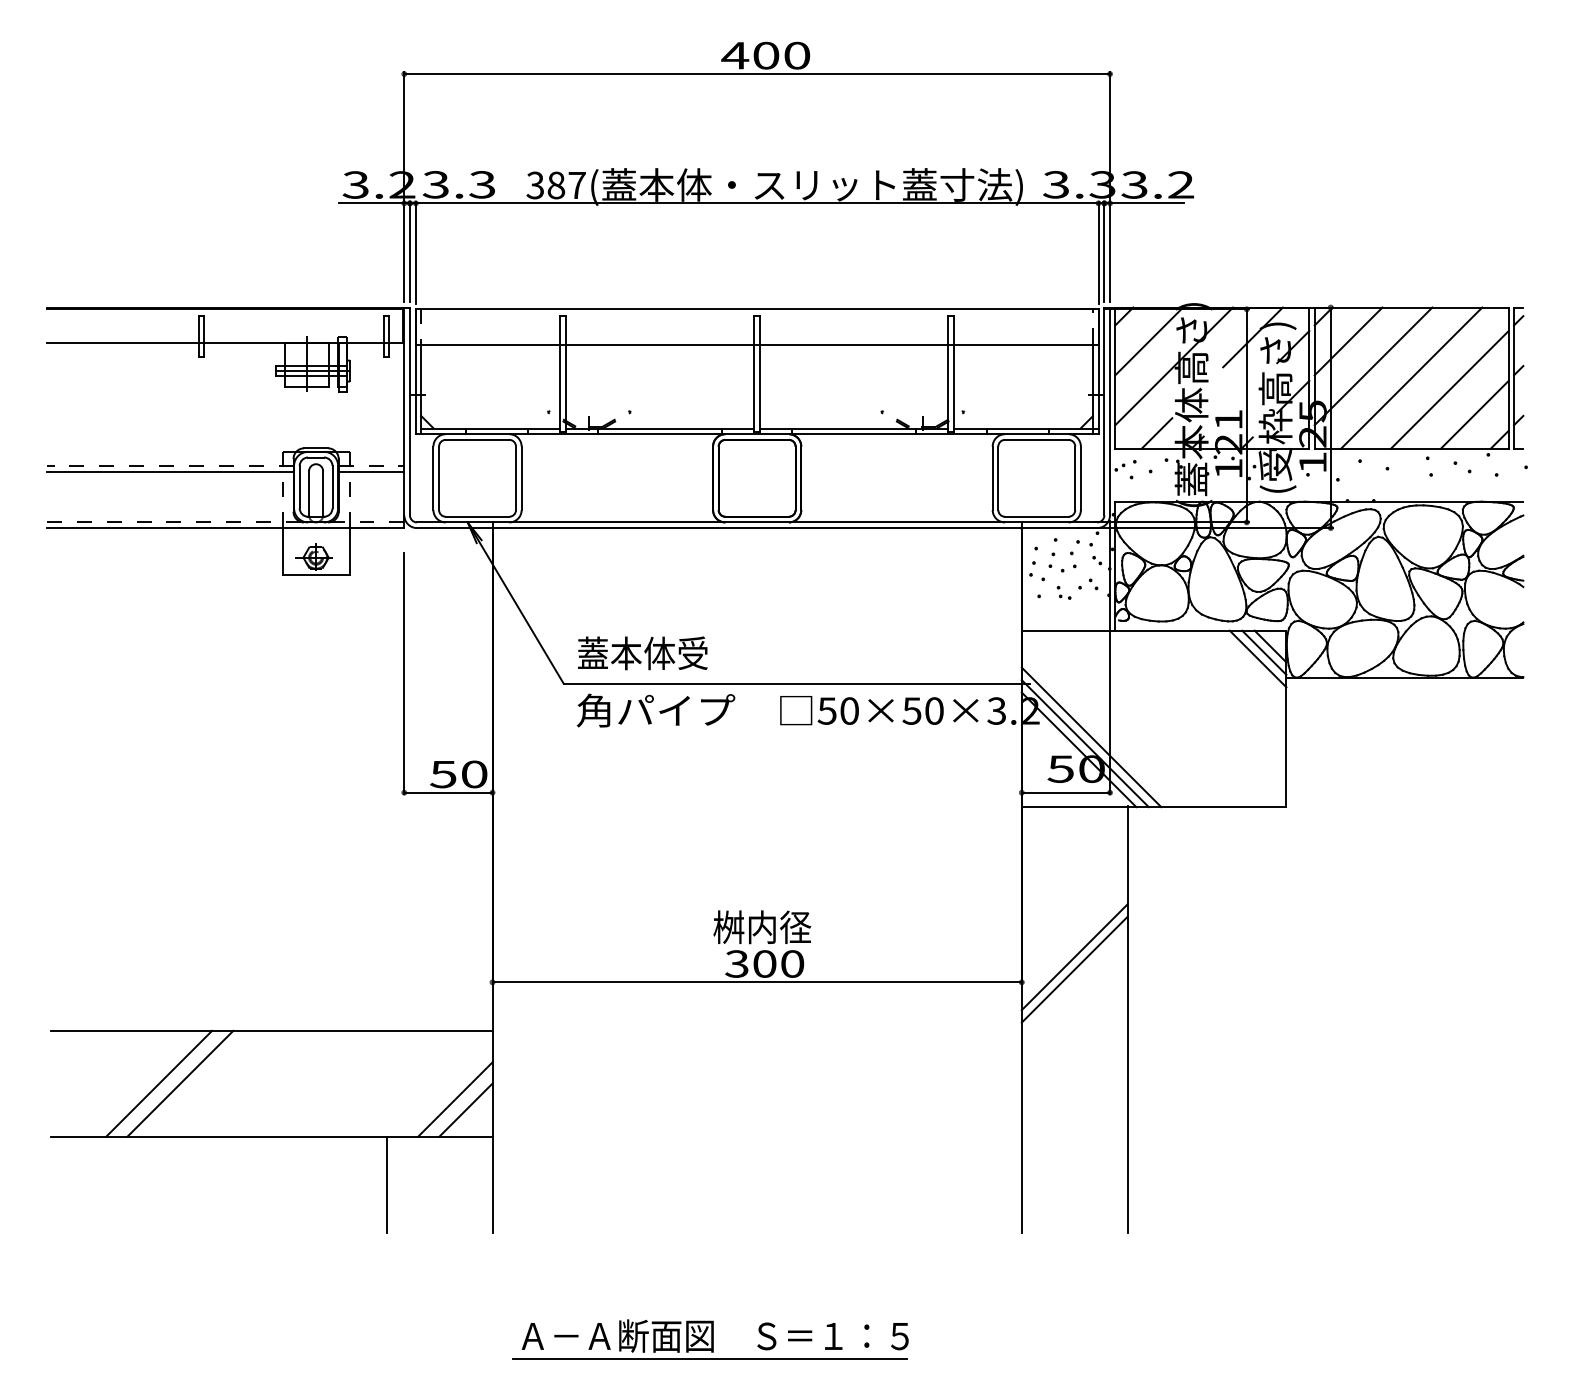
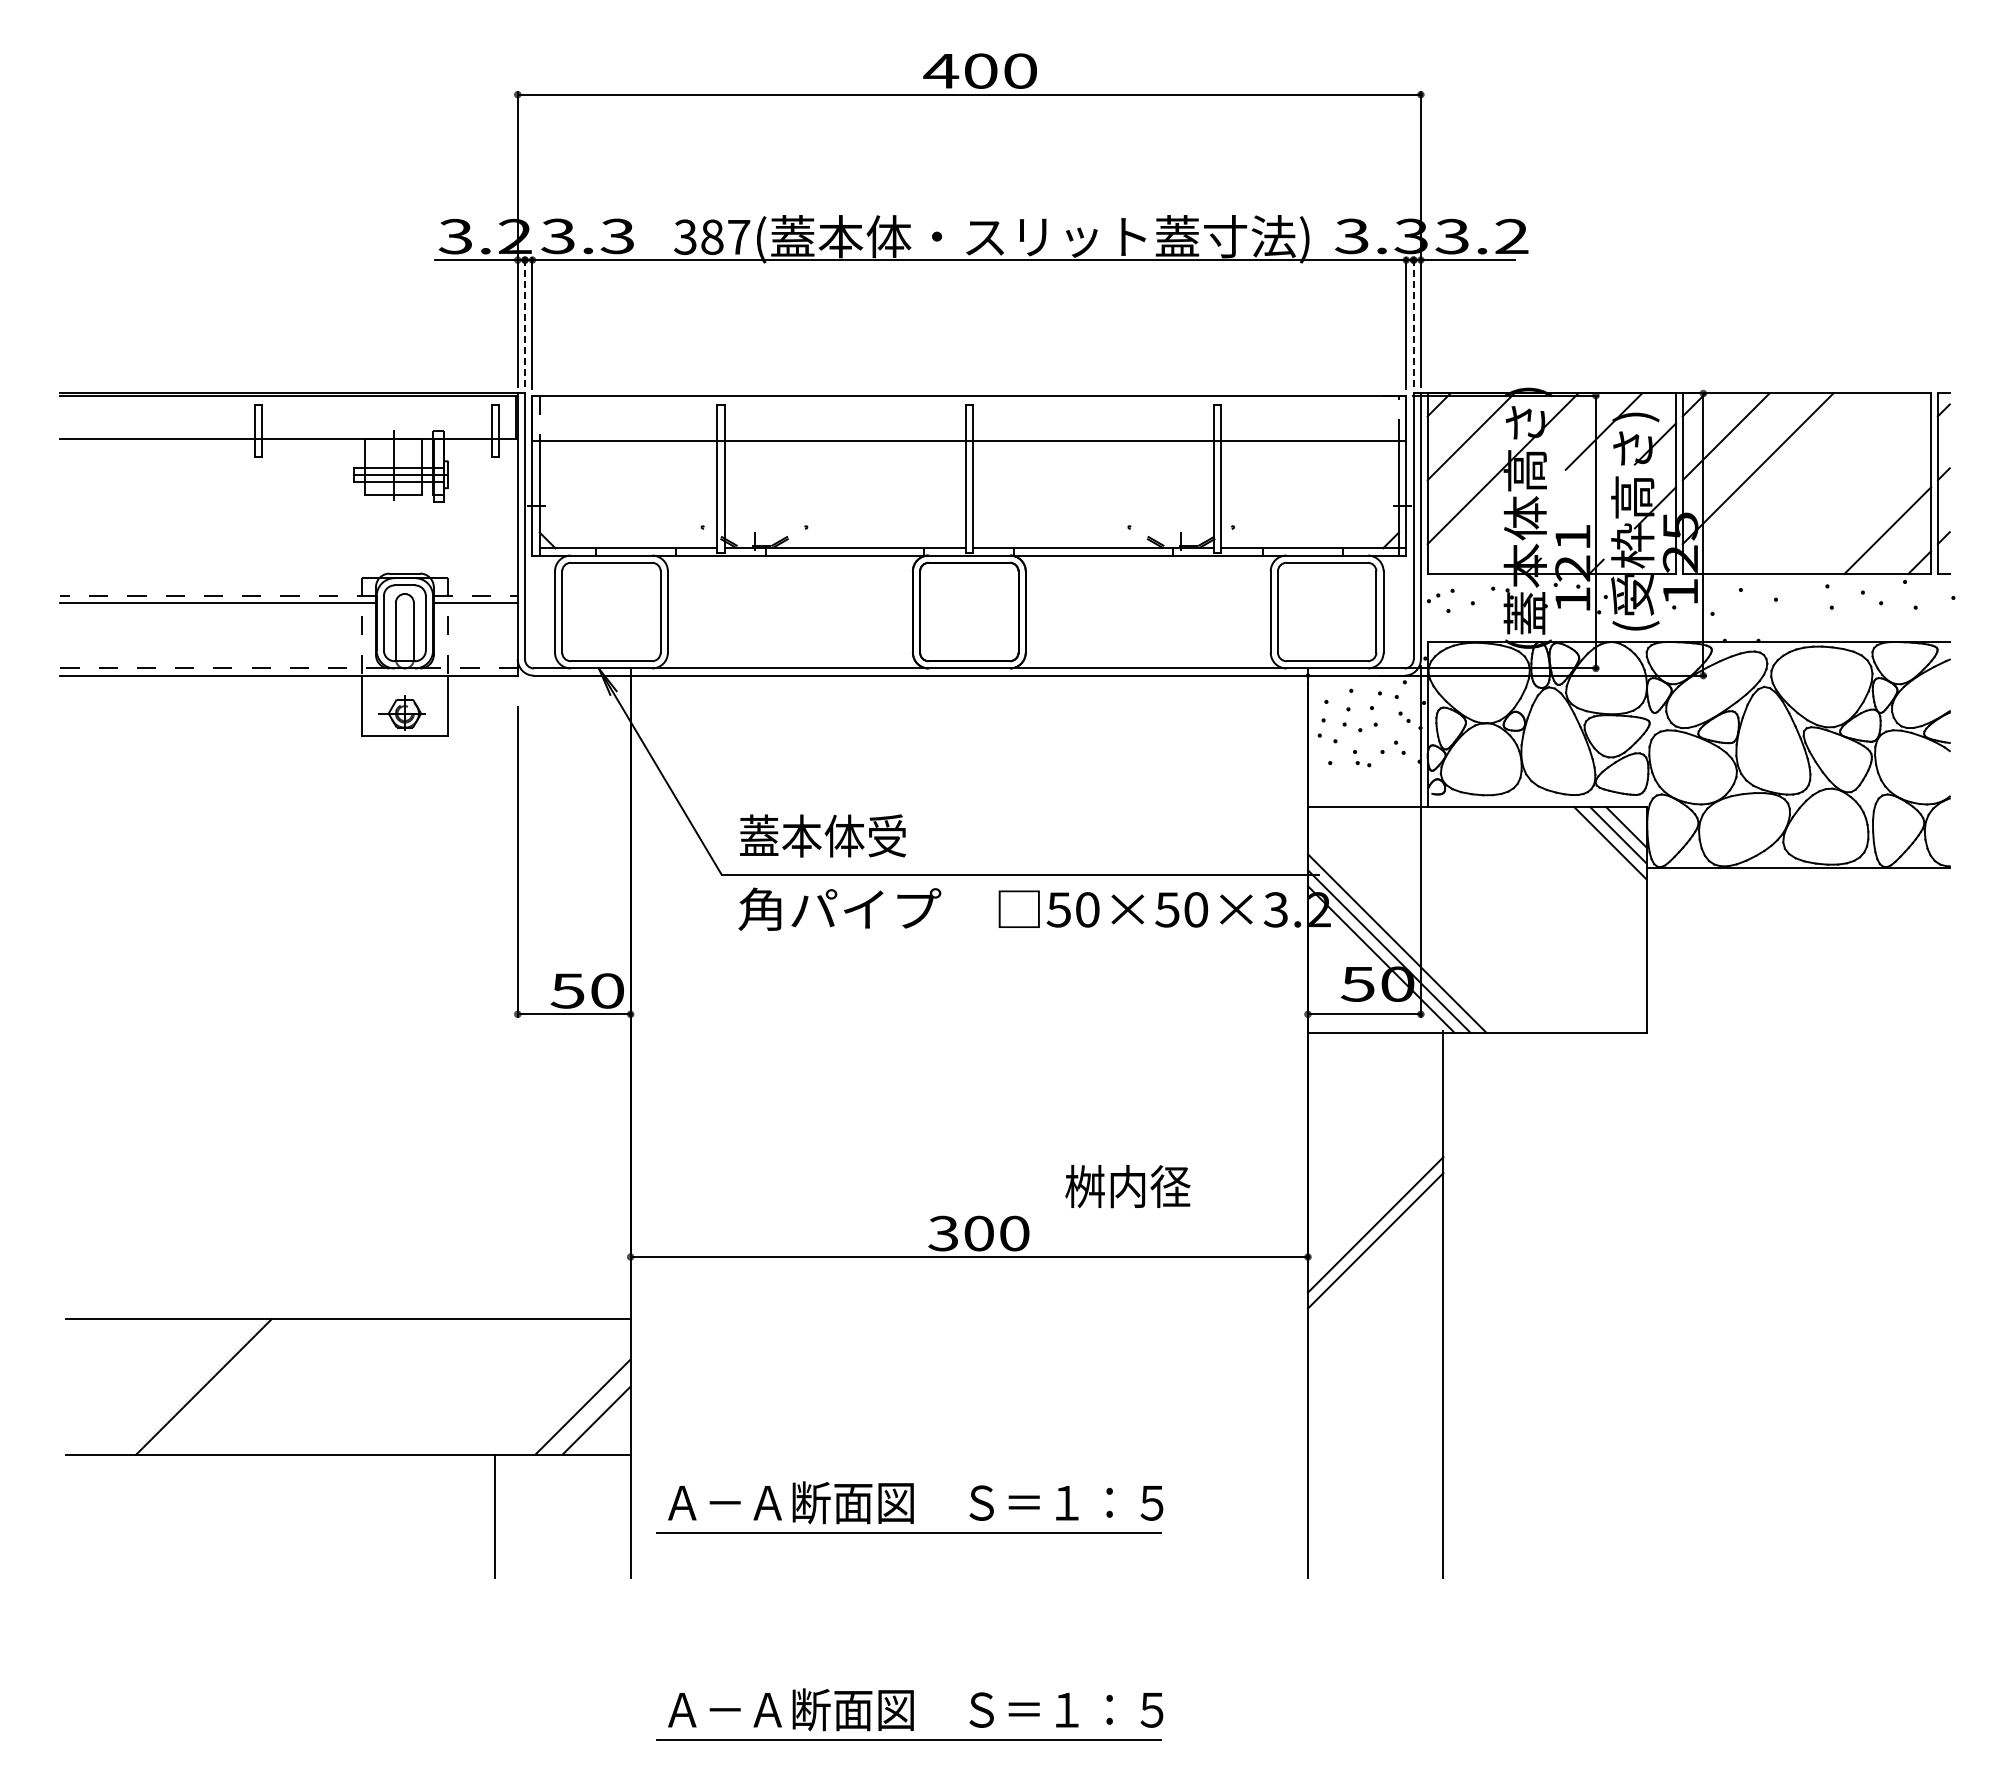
line: (410, 251) -> (525, 321), solid -> dashed
line: (1104, 251) -> (1413, 321), solid -> dashed
line: (1411, 377) -> (1806, 483), removed
line: (1449, 389) -> (1855, 498), removed
line: (1156, 433) -> (1480, 554), removed
text: (761, 927) -> (1127, 1186), moved
line: (179, 1083) -> (230, 1386), removed
part: (710, 1178) -> (909, 1507), added

